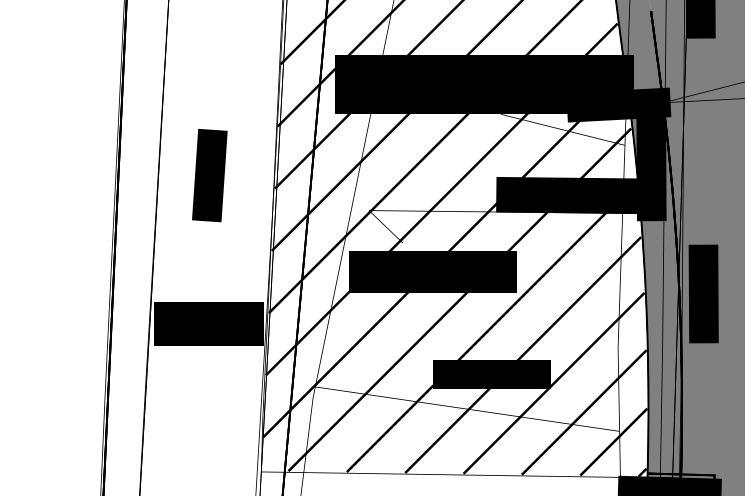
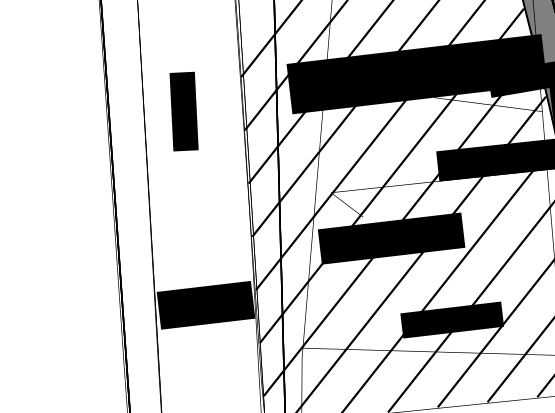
text: (209, 175) -> (183, 111), moved

